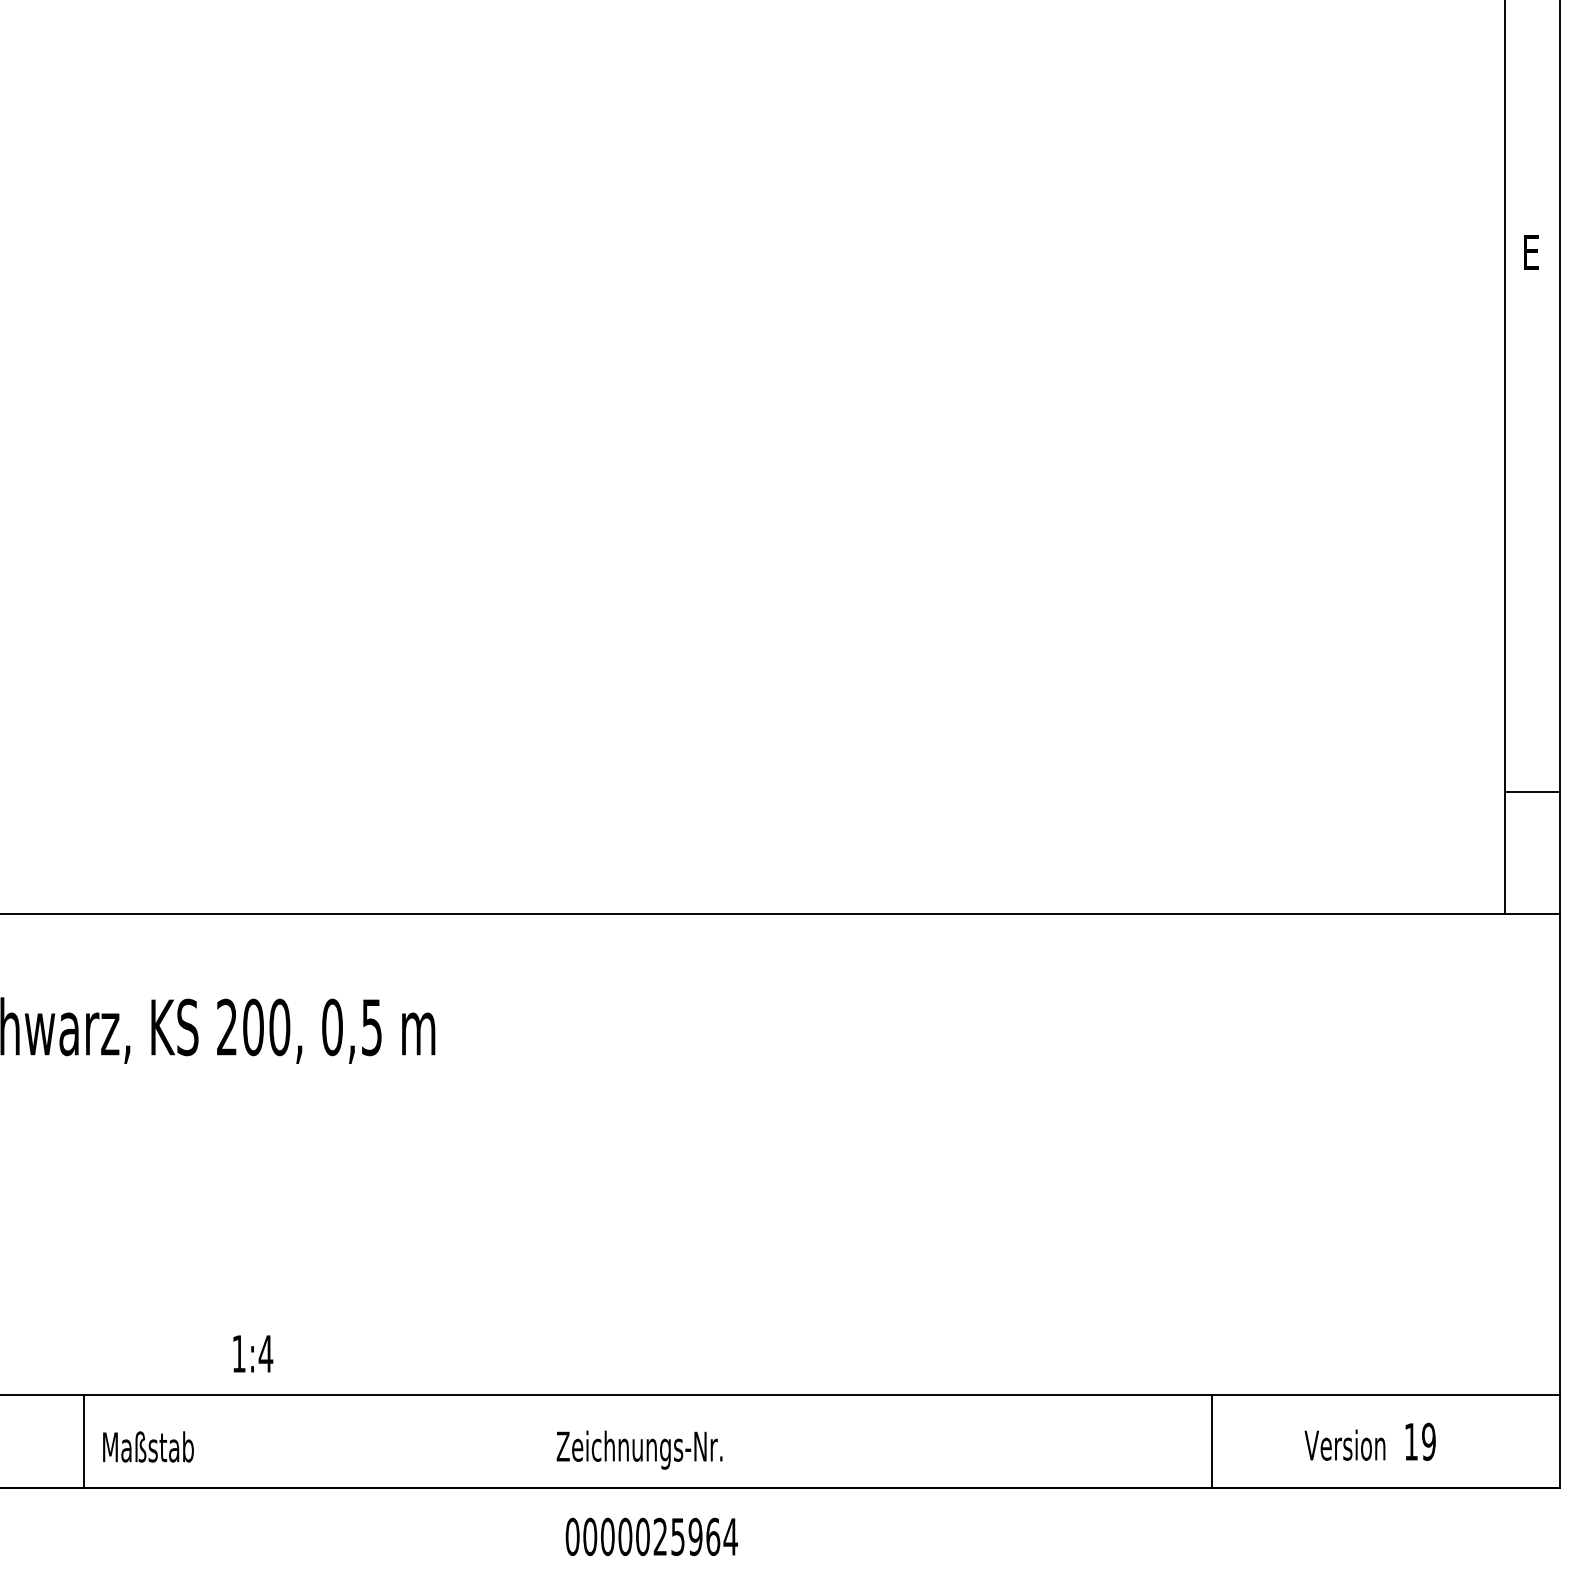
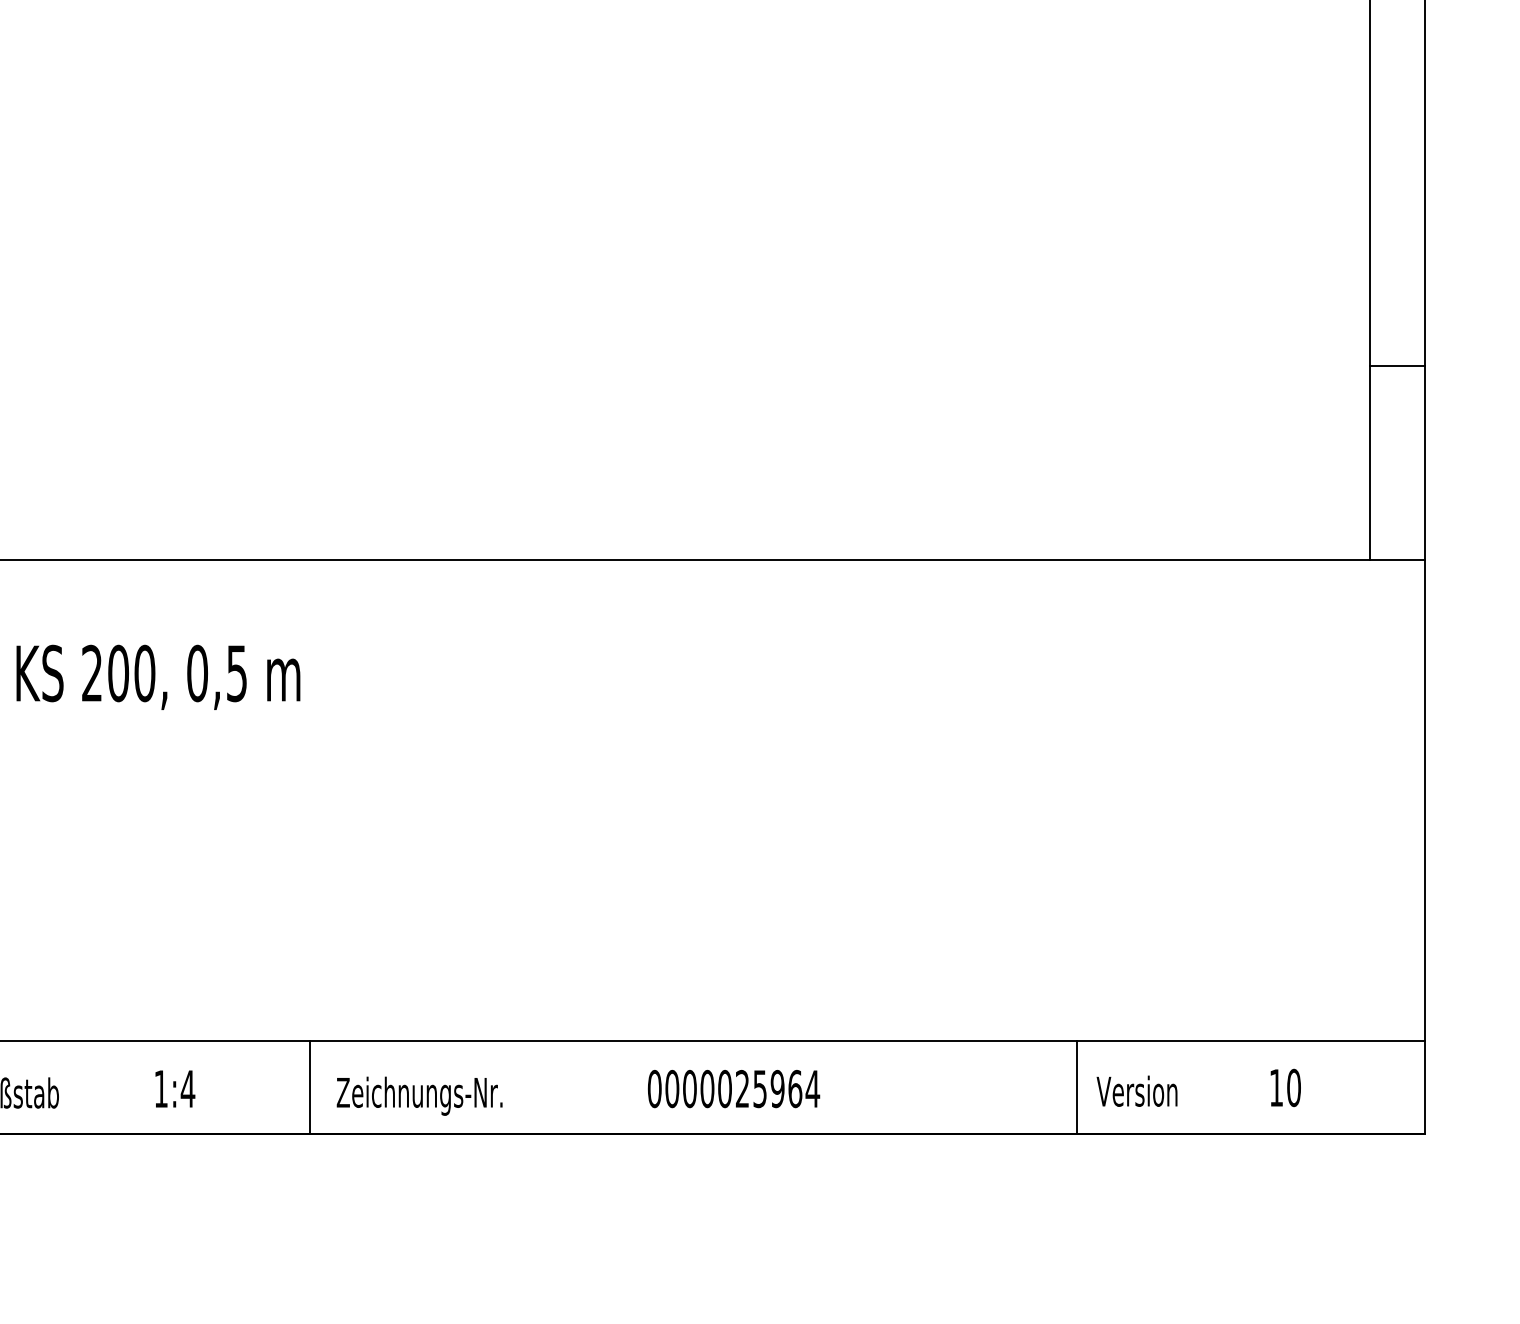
line: (1531, 792) -> (1396, 366), moved
text: (253, 1353) -> (175, 1088), moved
line: (444, 1441) -> (309, 1087), added
text: (1428, 1441) -> (1293, 1087), 19 -> 10
text: (1344, 1444) -> (1136, 1090), moved
text: (639, 1449) -> (419, 1095), moved
text: (651, 1536) -> (733, 1088), moved

